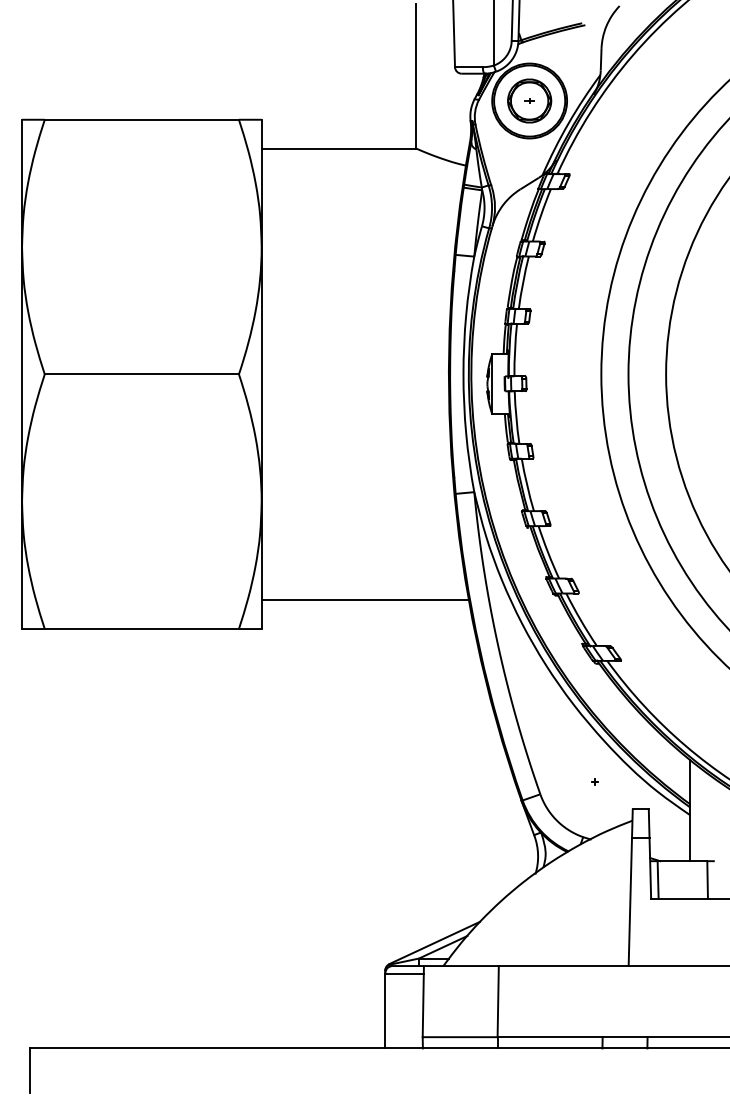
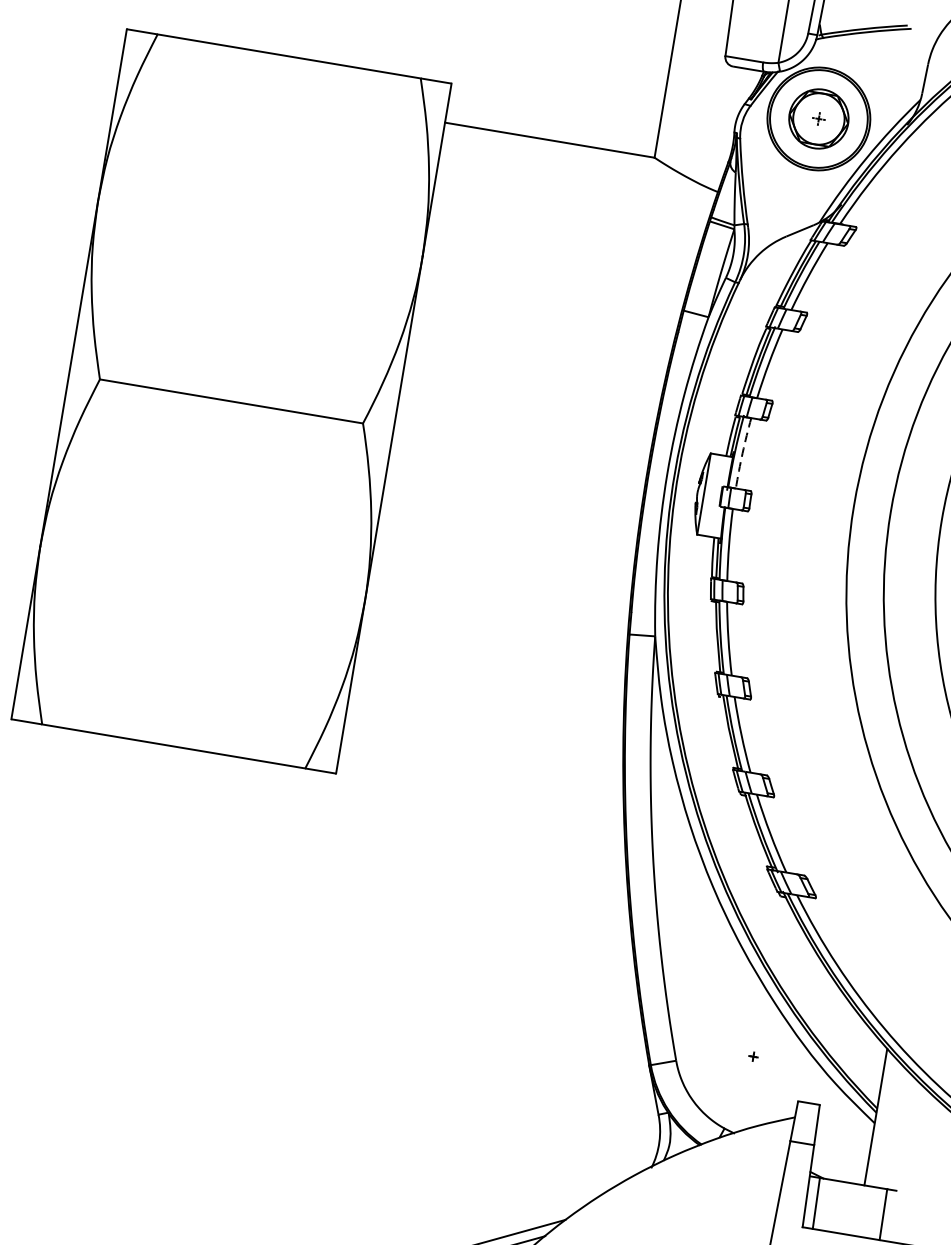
arc: (515, 350) -> (743, 453), solid -> dashed
line: (364, 600) -> (481, 758), removed

